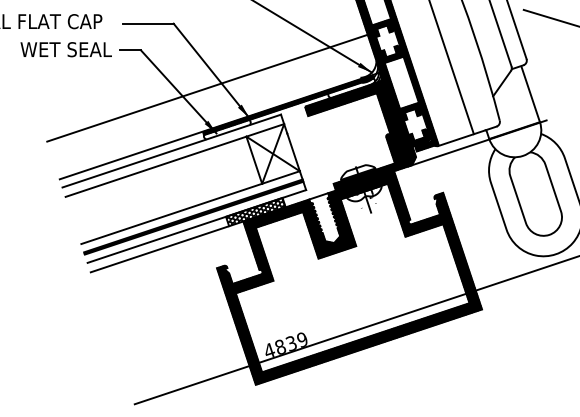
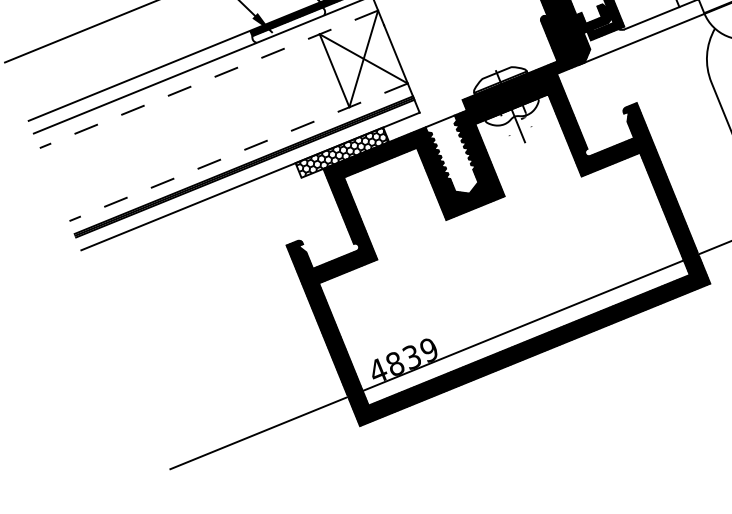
line: (174, 160) -> (208, 79), solid -> dashed
line: (190, 207) -> (238, 152), solid -> dashed
line: (159, 249) -> (193, 221), removed

